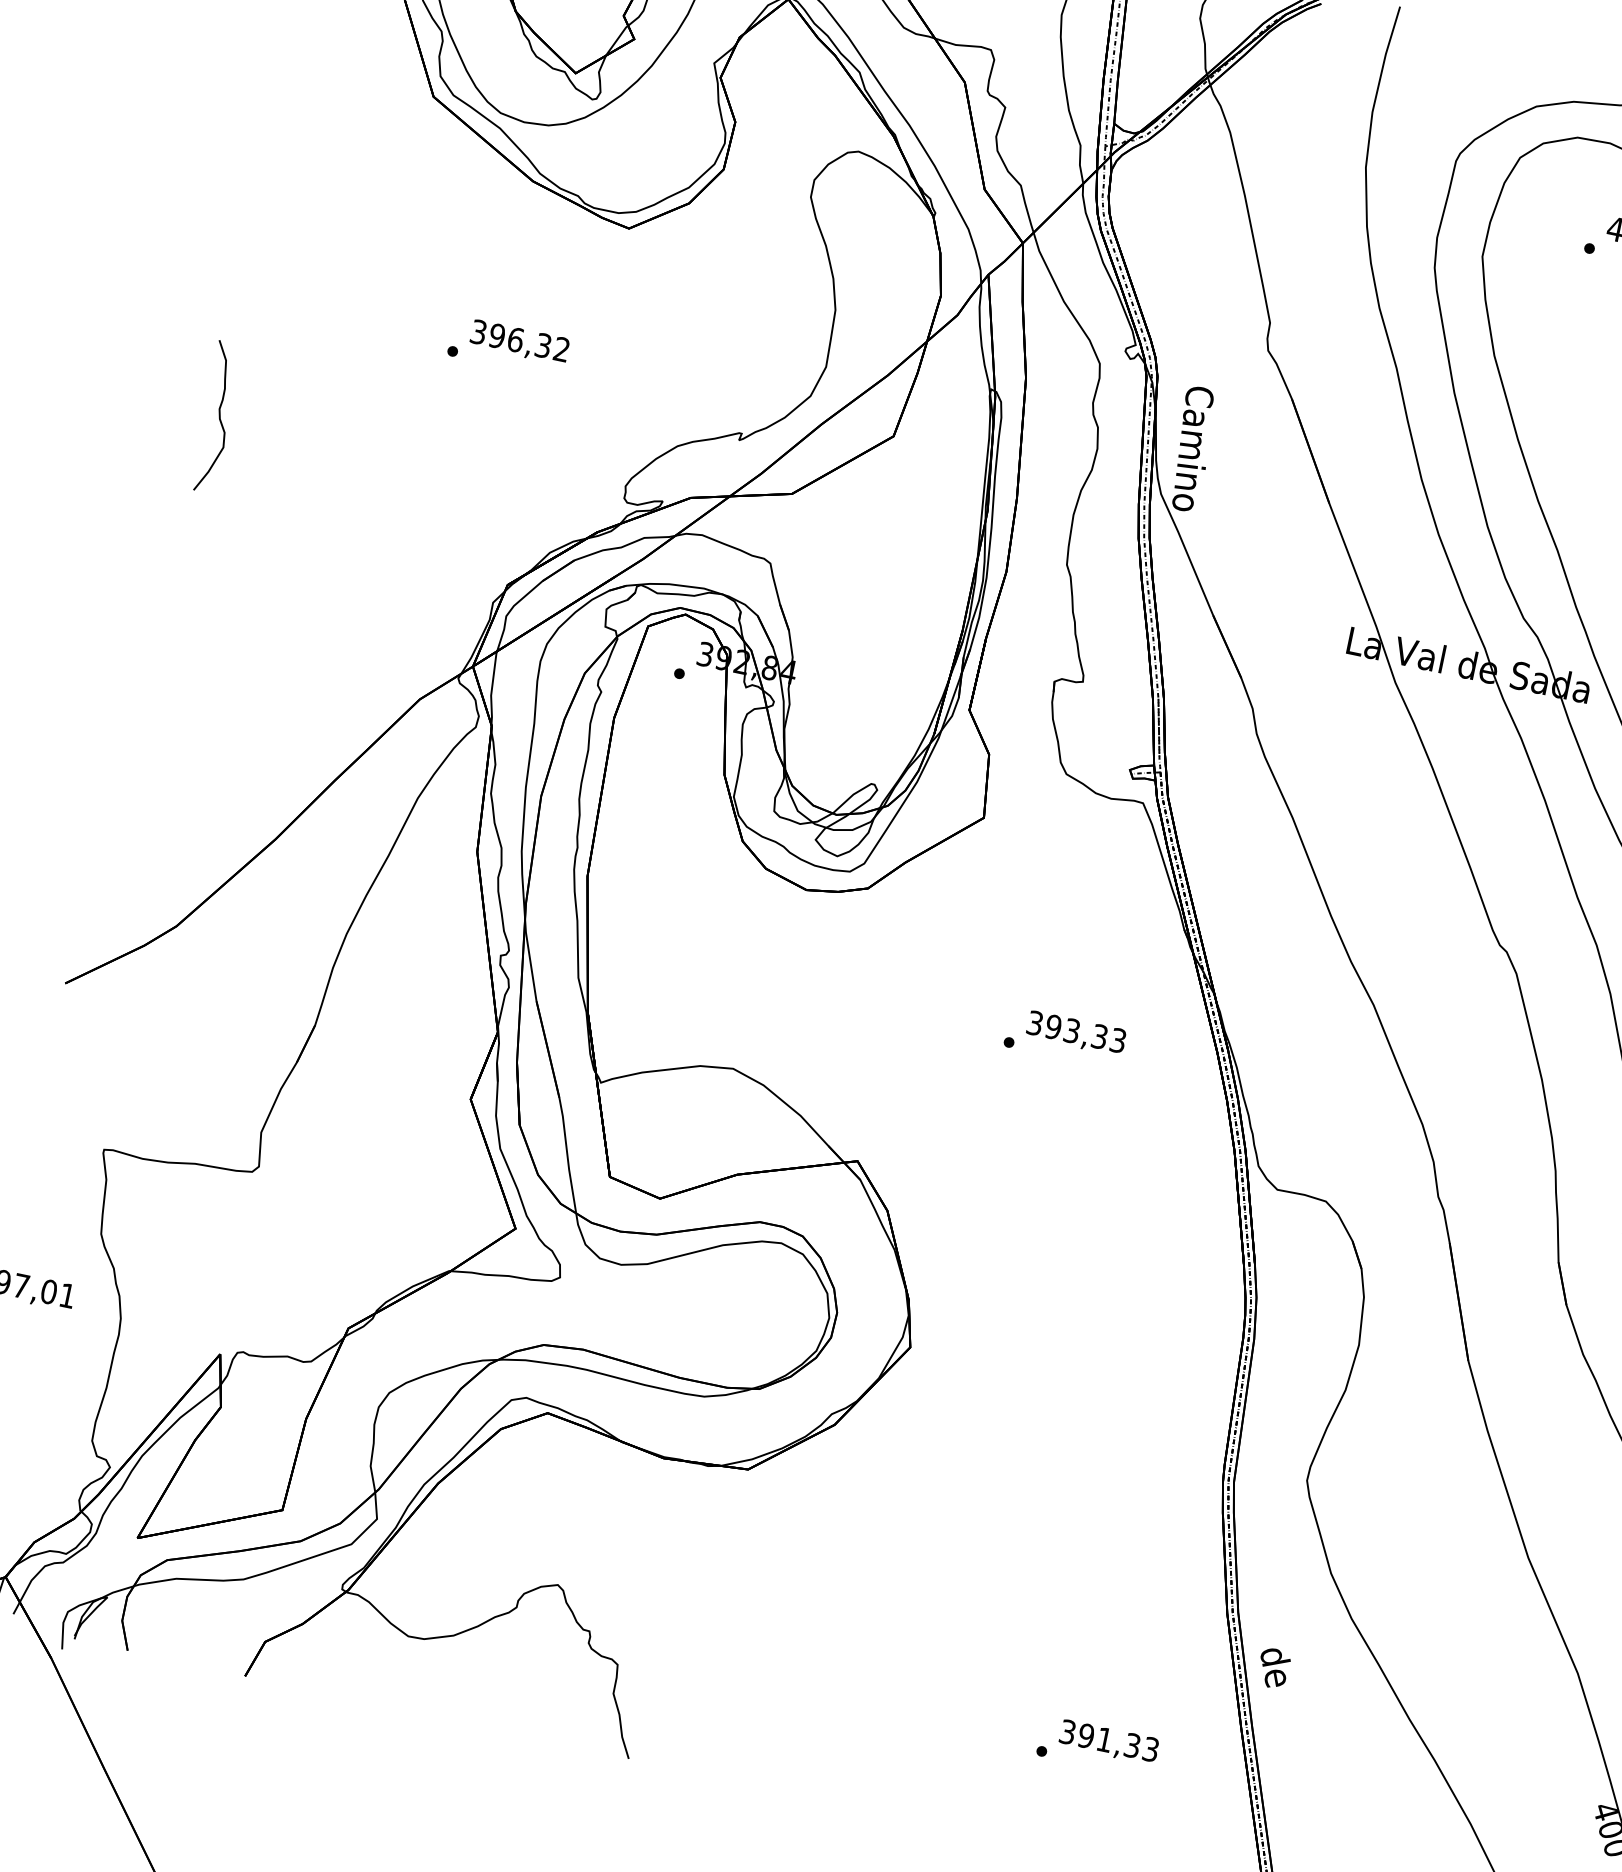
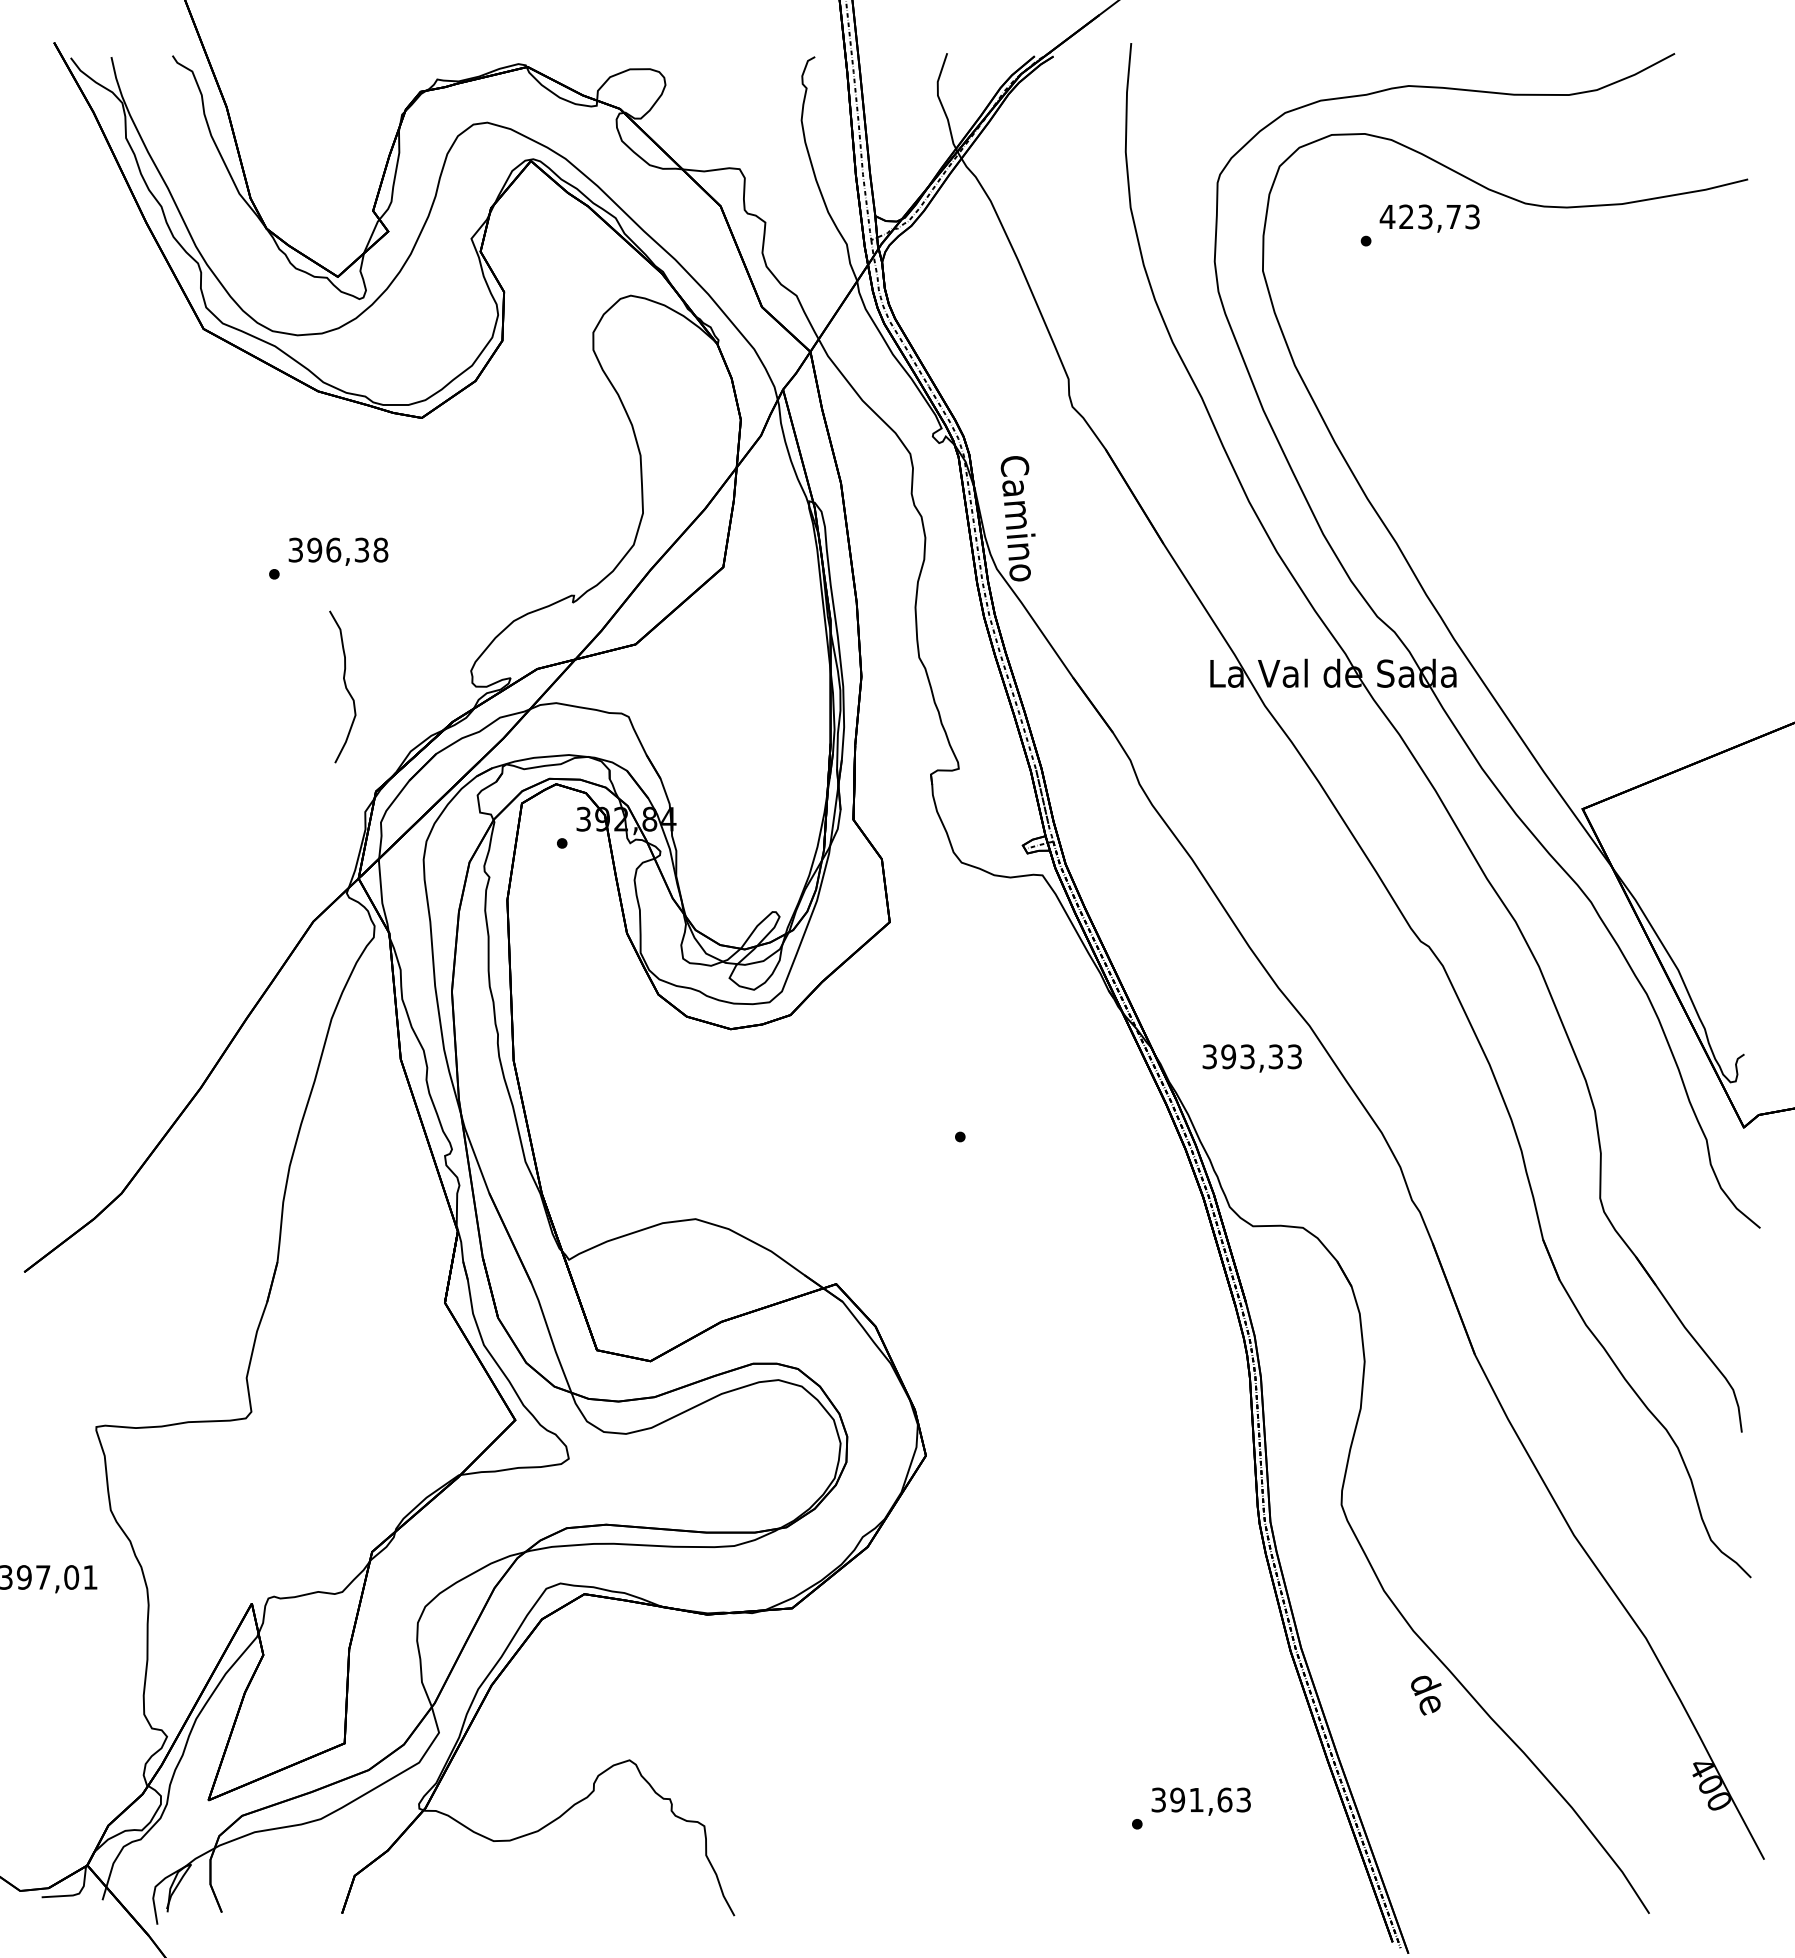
text: (561, 348) -> (380, 549), 396,32 -> 396,38
curve: (218, 416) -> (344, 685), moved
text: (1075, 1033) -> (1251, 1058), moved
text: (1273, 1668) -> (1426, 1695), moved
text: (1132, 1745) -> (1224, 1799), 391,33 -> 391,63

